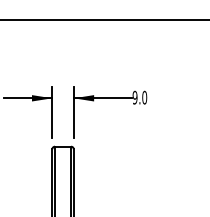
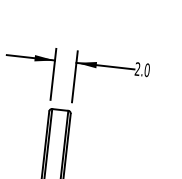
text: (134, 97) -> (137, 68), 9.0 -> 2.0

